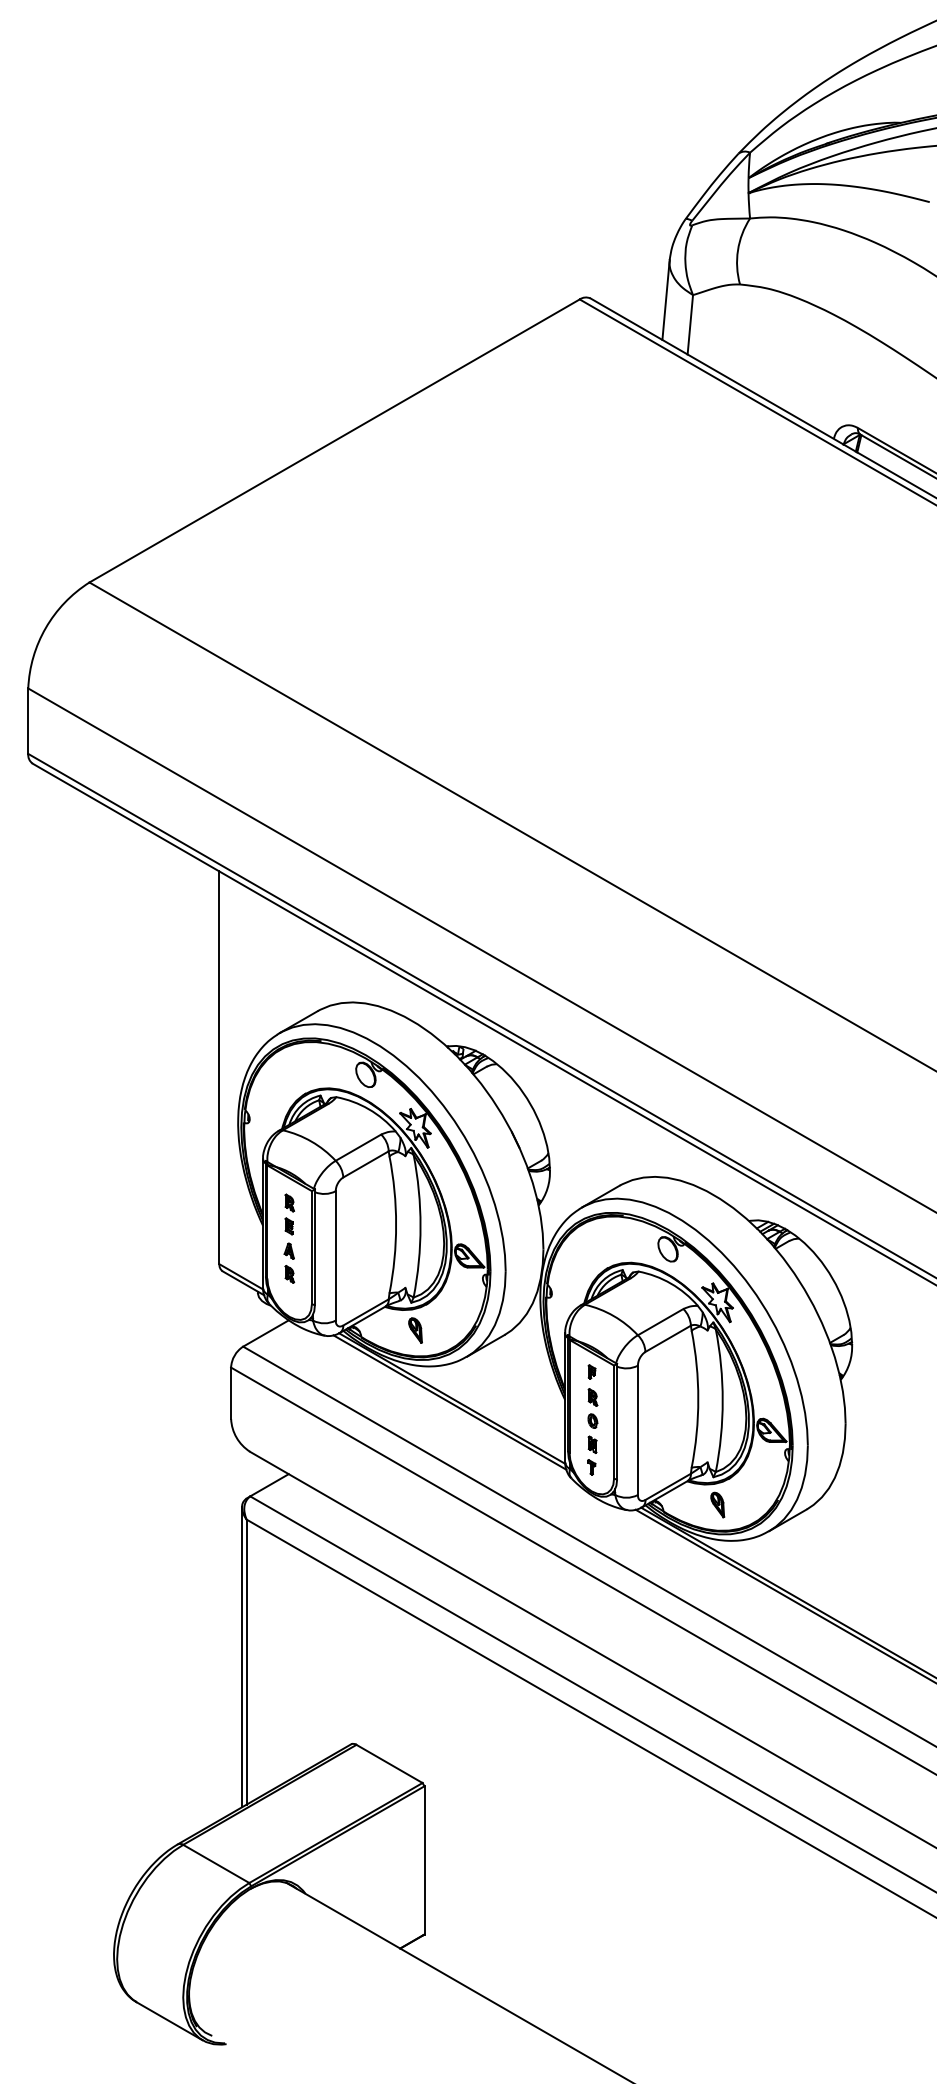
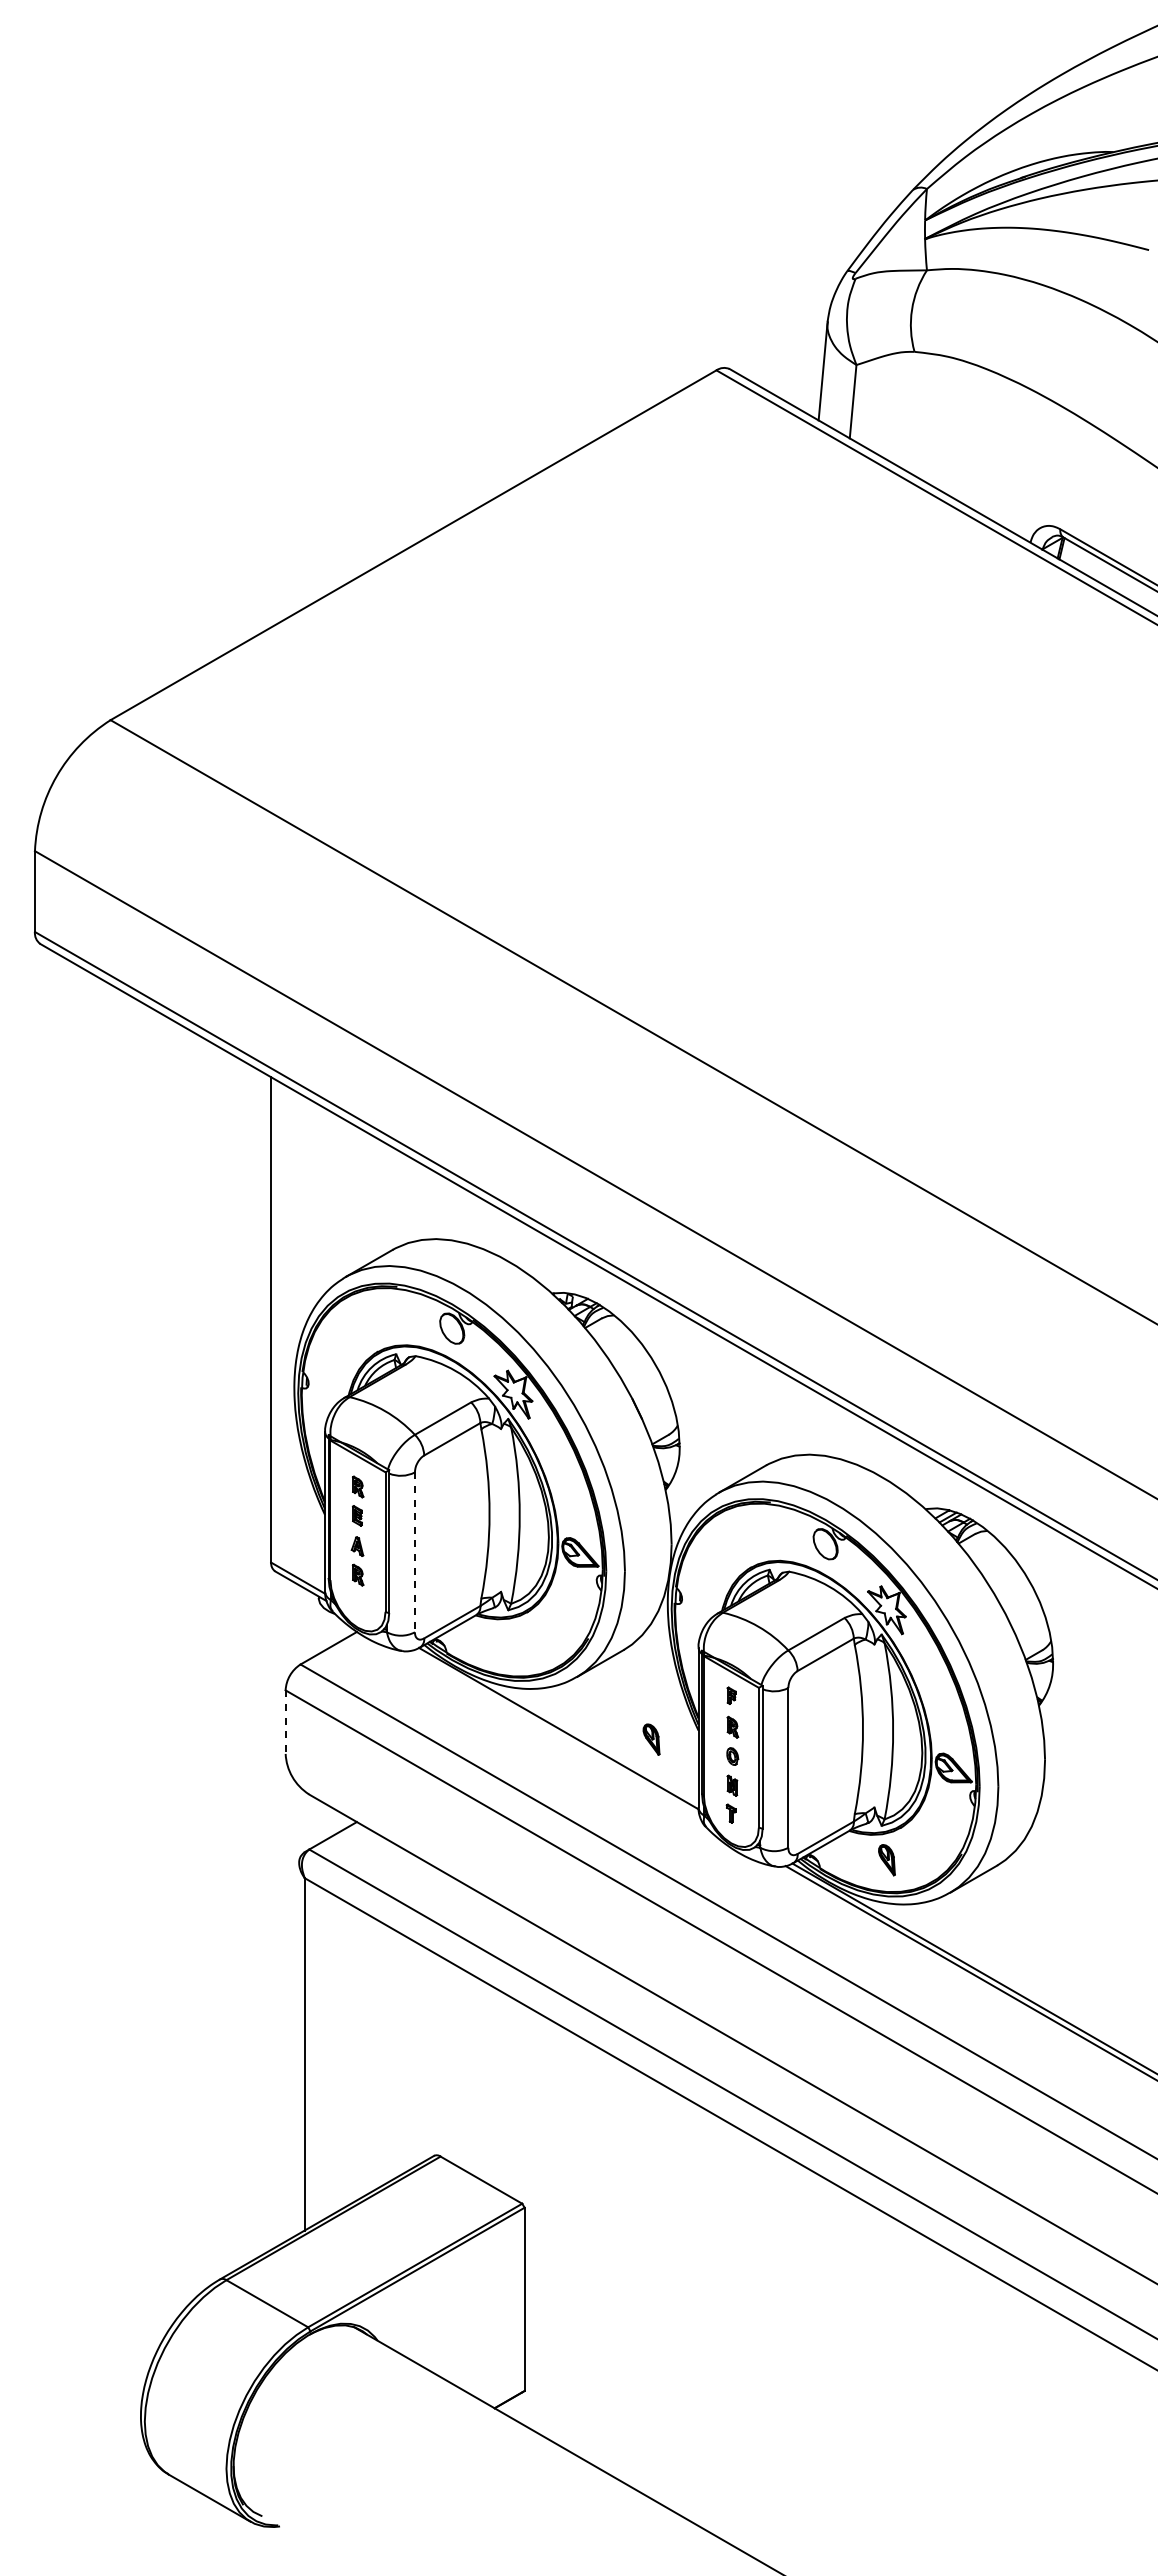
line: (335, 1256) -> (414, 1552), solid -> dashed
part: (415, 1330) -> (651, 1739), moved
line: (230, 1393) -> (285, 1722), solid -> dashed
line: (450, 1402) -> (556, 1733), removed
line: (242, 1657) -> (299, 2048), removed

